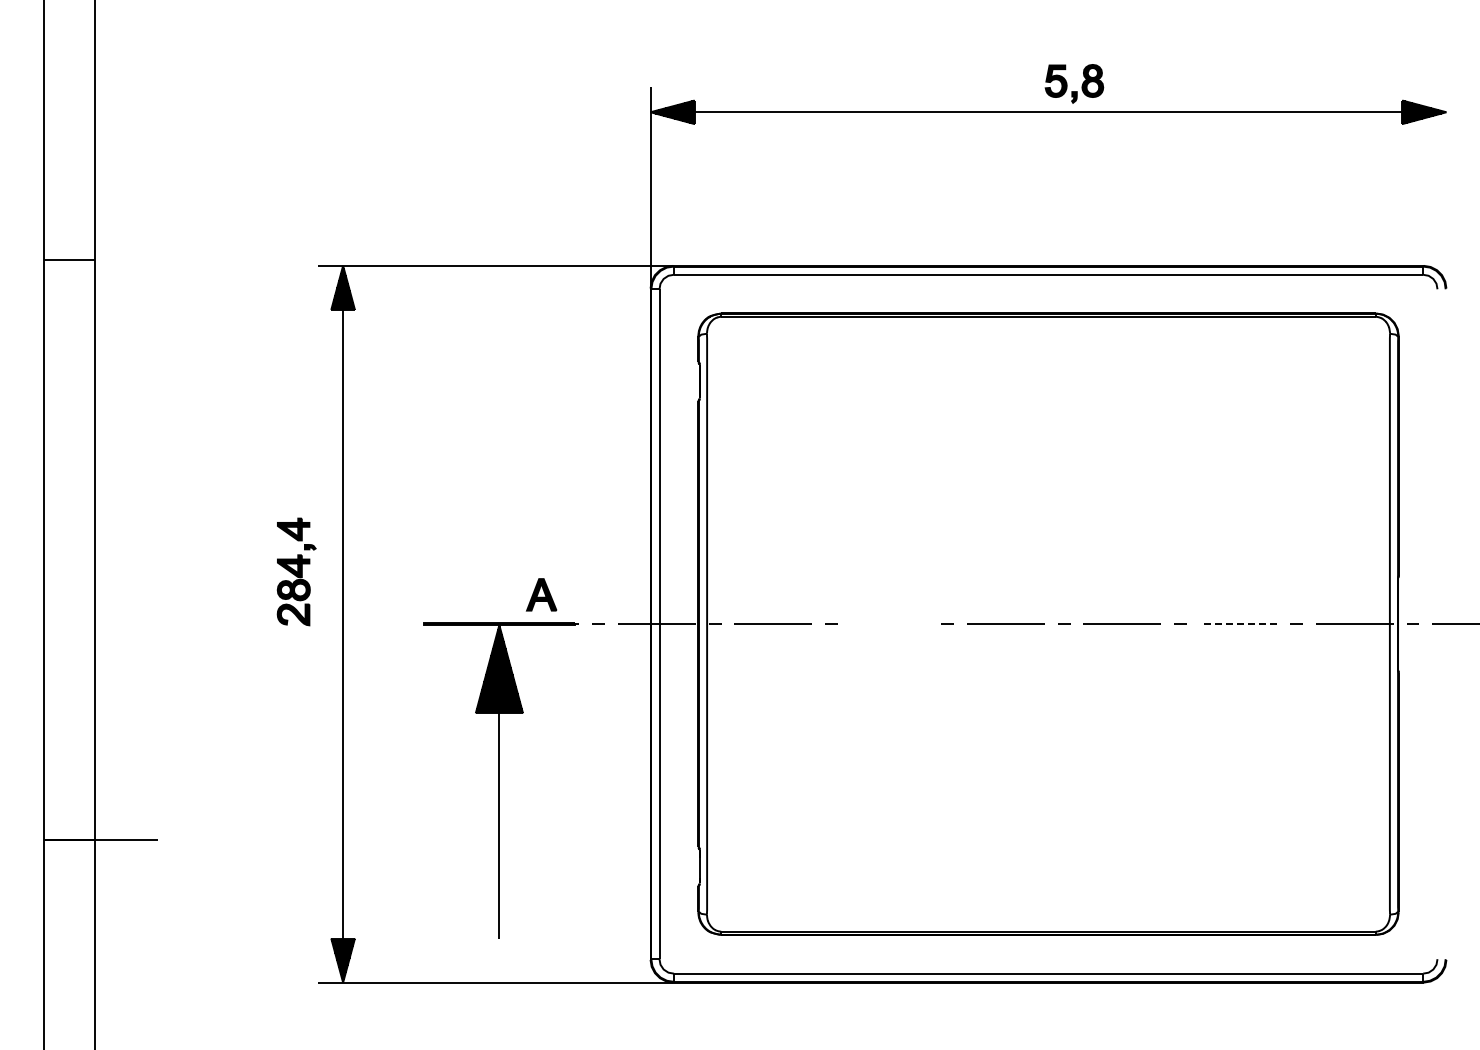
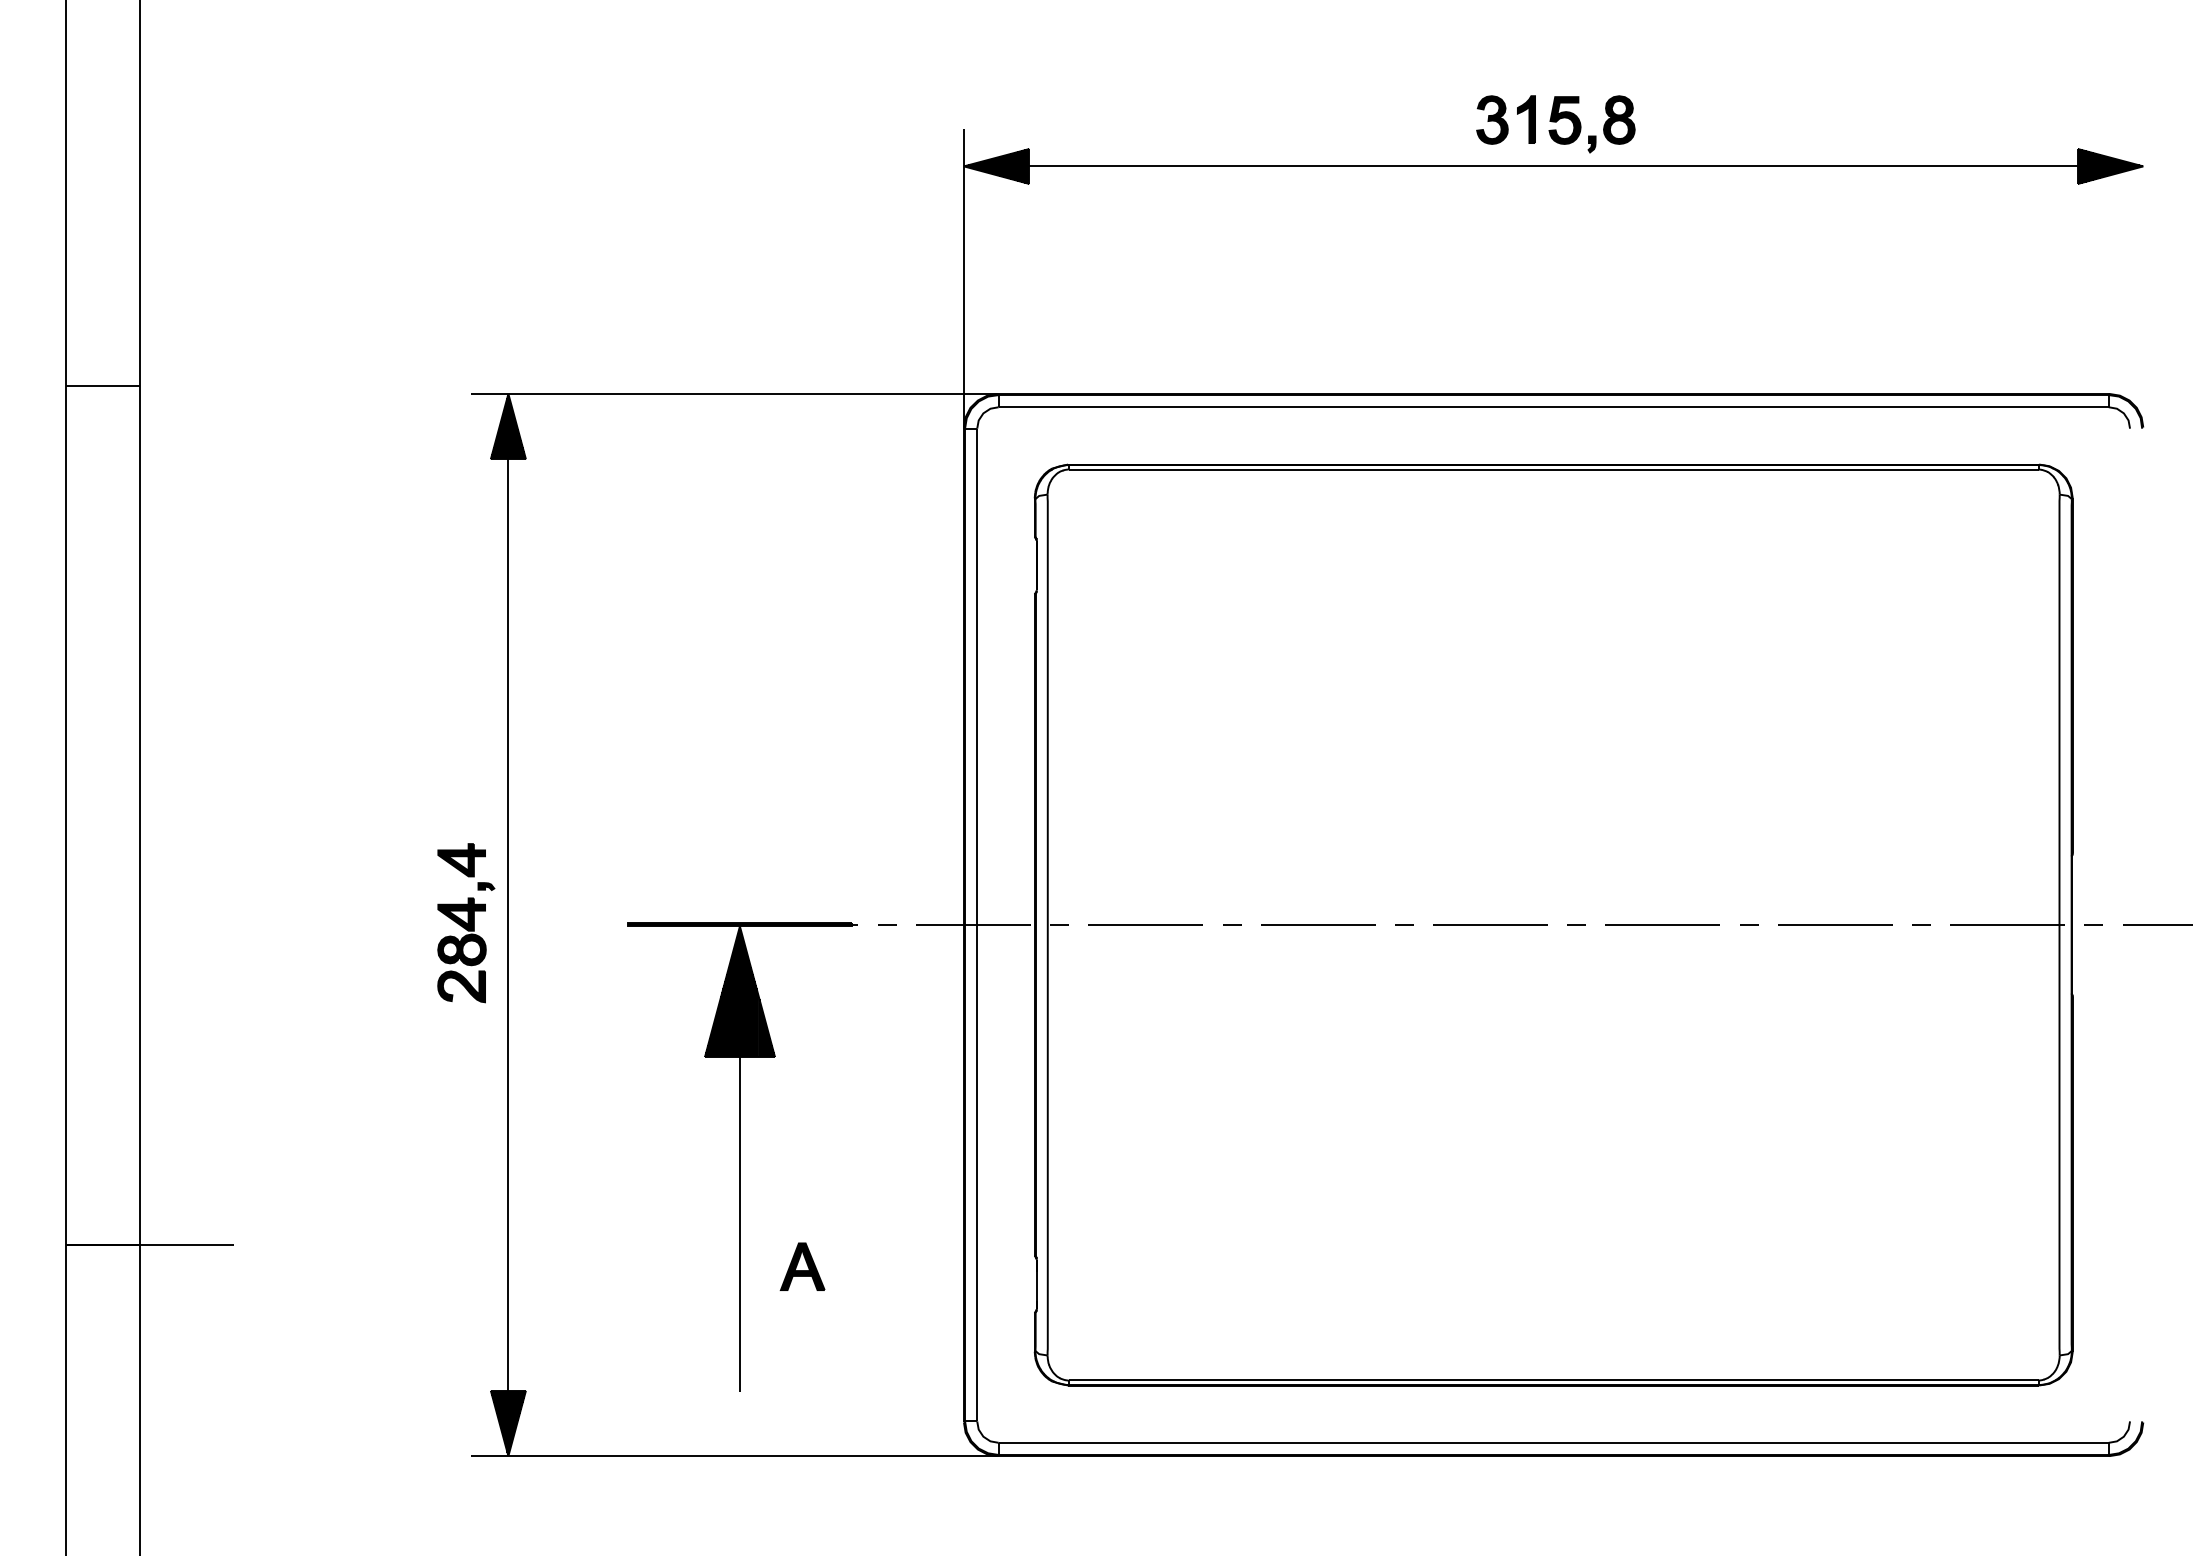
part: (1015, 80) -> (1504, 119), added
part: (296, 571) -> (465, 922), moved
part: (541, 594) -> (802, 1266), moved
line: (889, 623) -> (1318, 923), added
line: (1238, 624) -> (1835, 925), dashed -> solid

